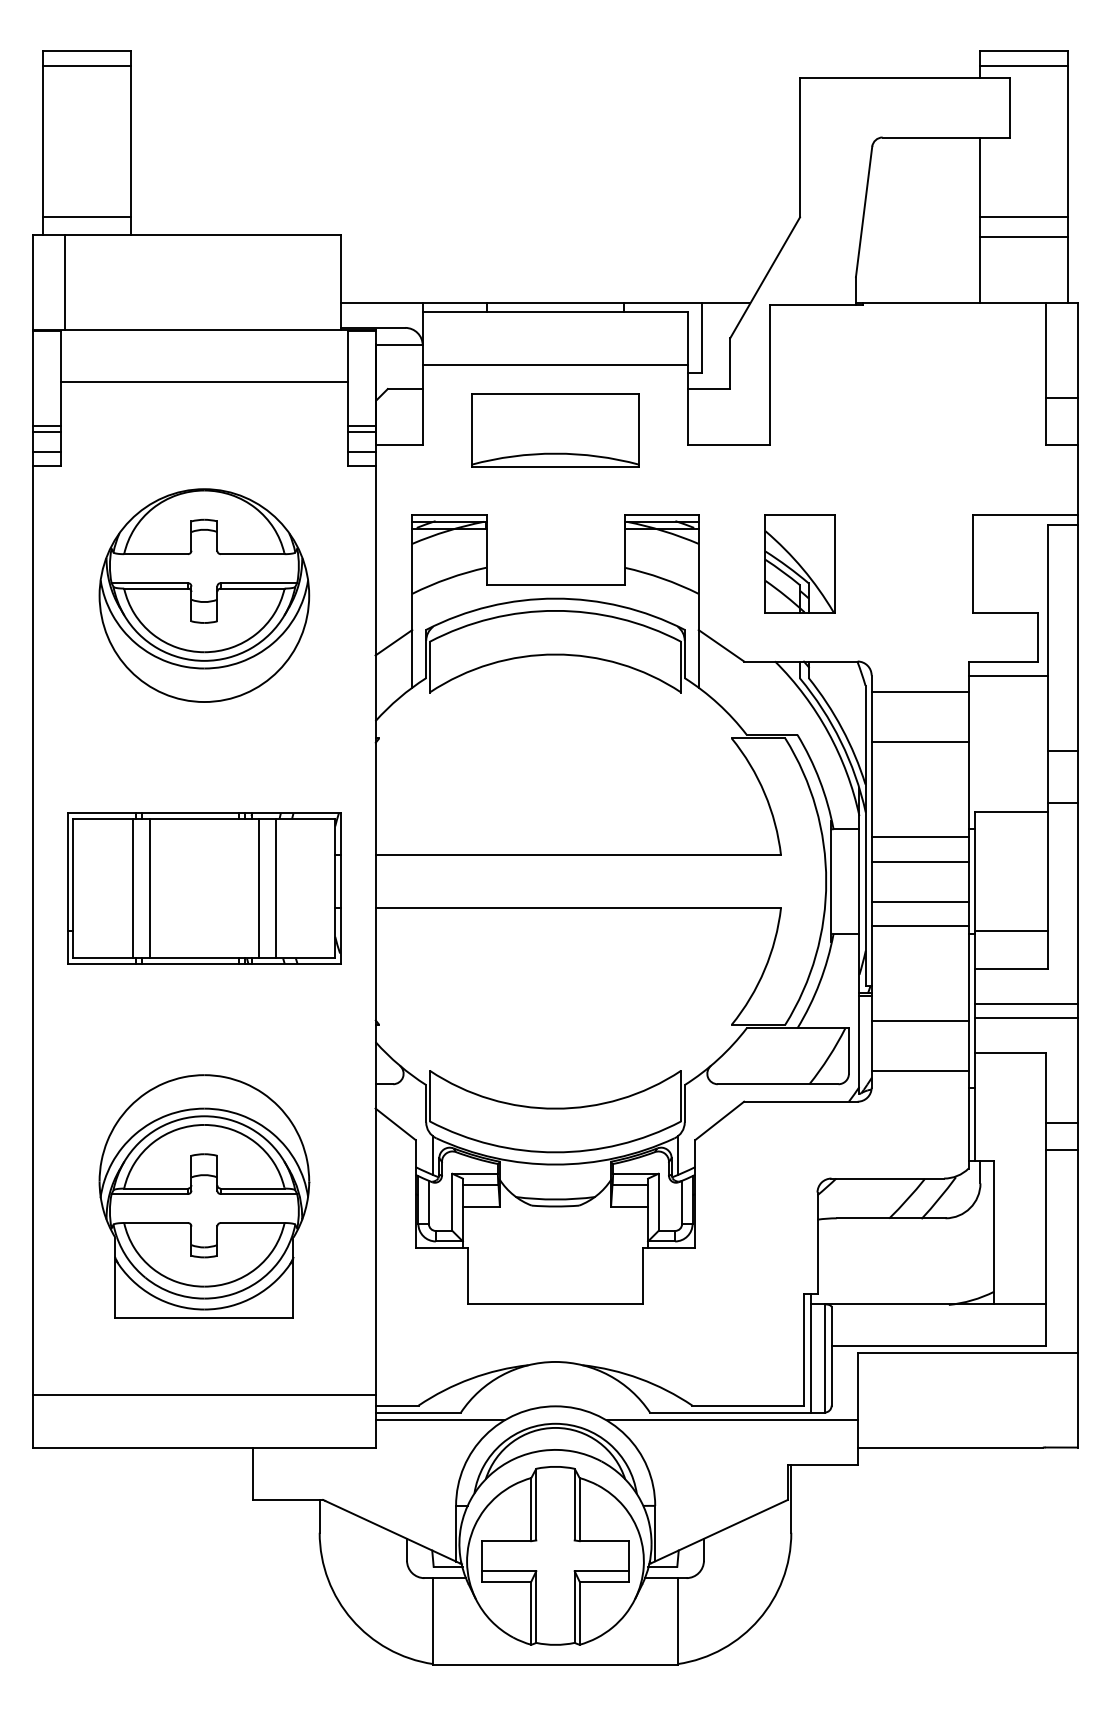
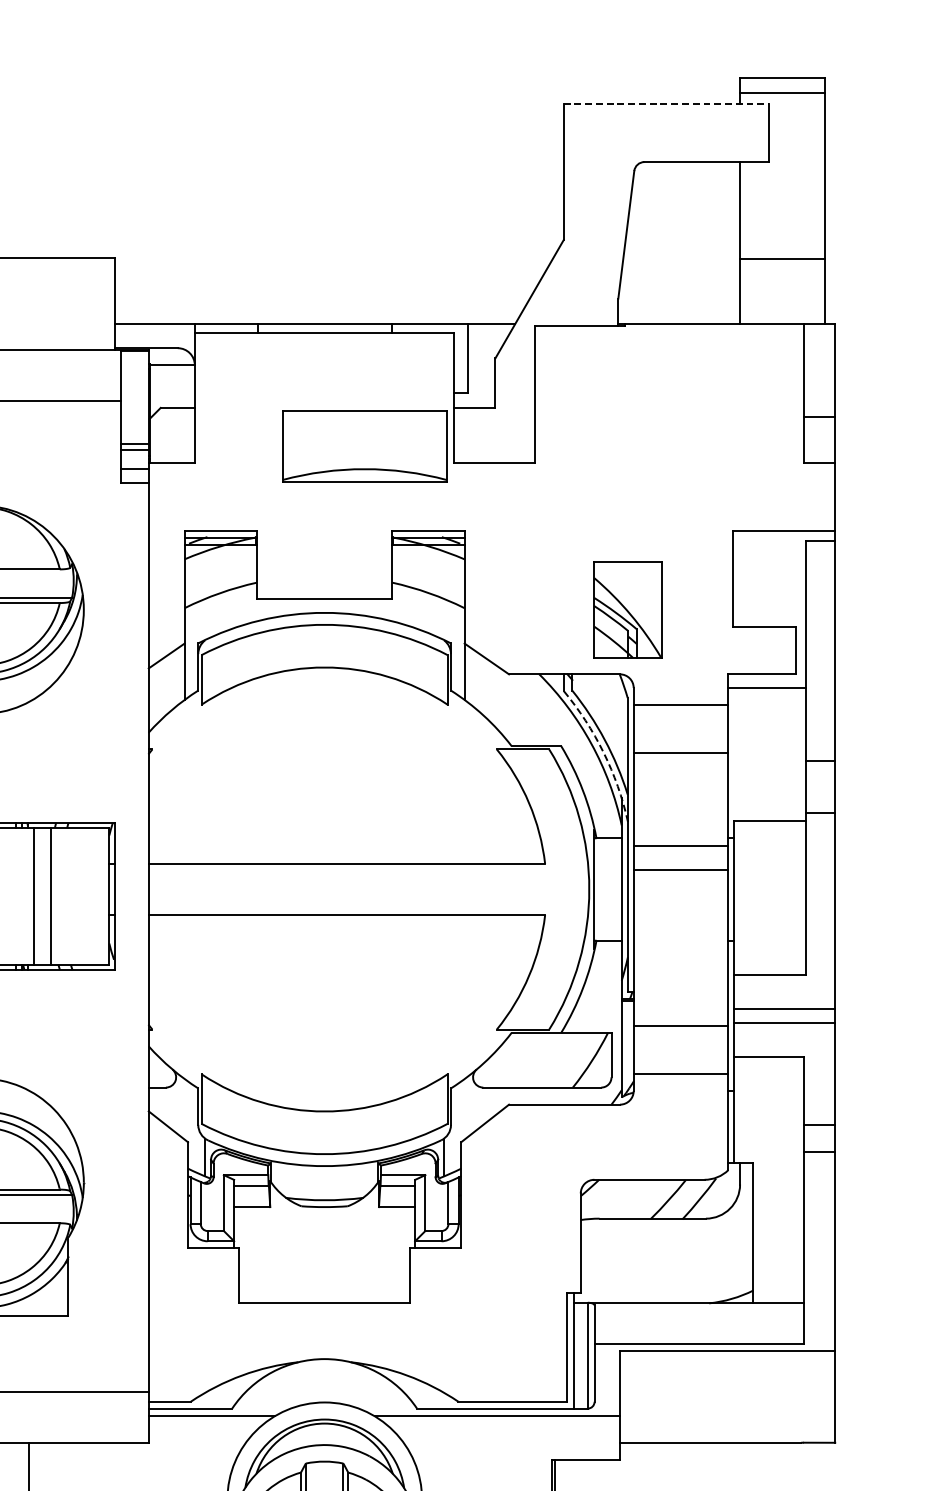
line: (904, 78) -> (665, 104), solid -> dashed
line: (1023, 217) -> (782, 240), removed
line: (555, 364) -> (324, 383), removed
part: (555, 430) -> (364, 446), moved
part: (799, 563) -> (627, 609), moved
arc: (840, 741) -> (603, 752), solid -> dashed
line: (919, 901) -> (680, 908), removed
line: (919, 926) -> (680, 933), removed
line: (1011, 930) -> (770, 937), removed

